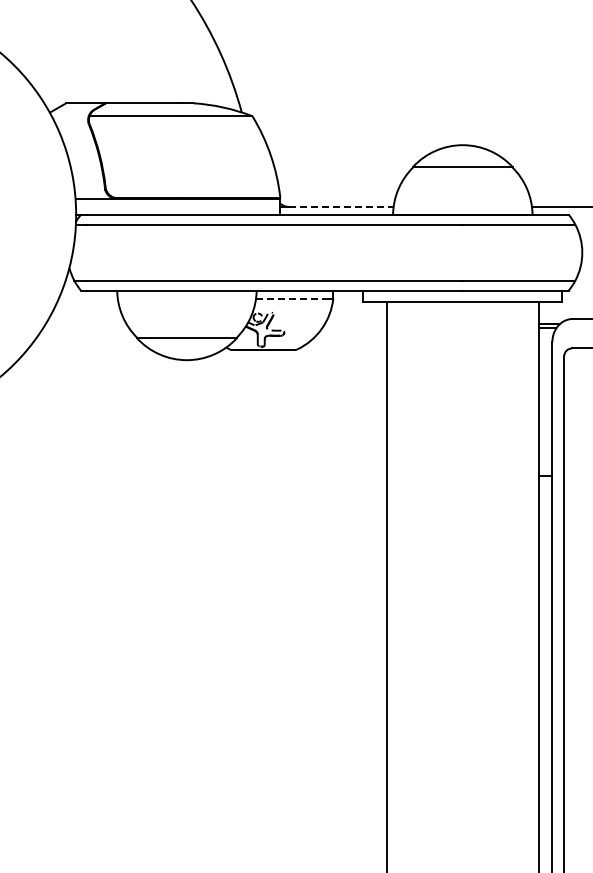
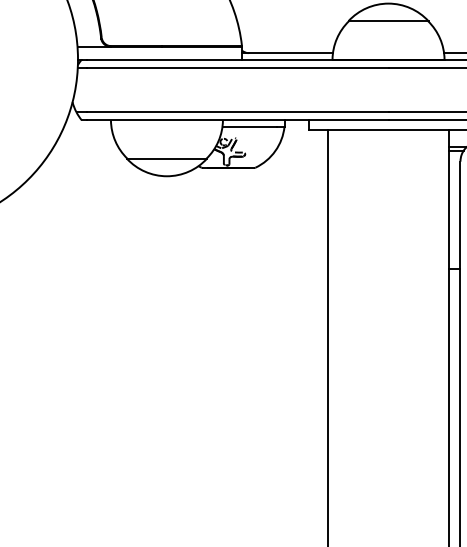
line: (341, 206) -> (291, 52), dashed -> solid
line: (290, 298) -> (250, 126), dashed -> solid

